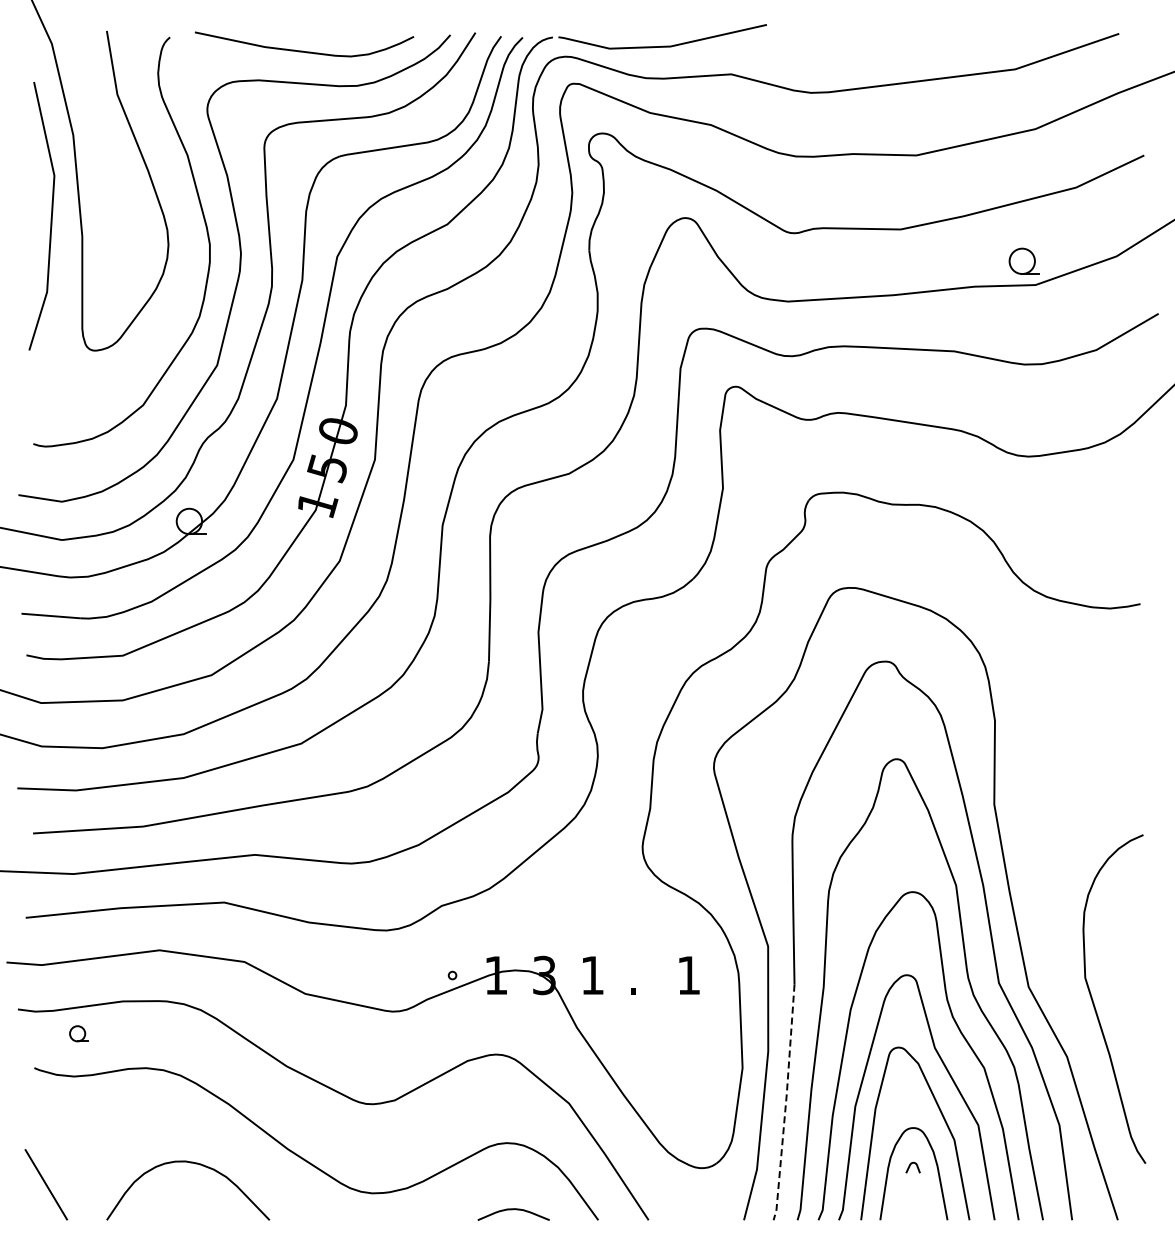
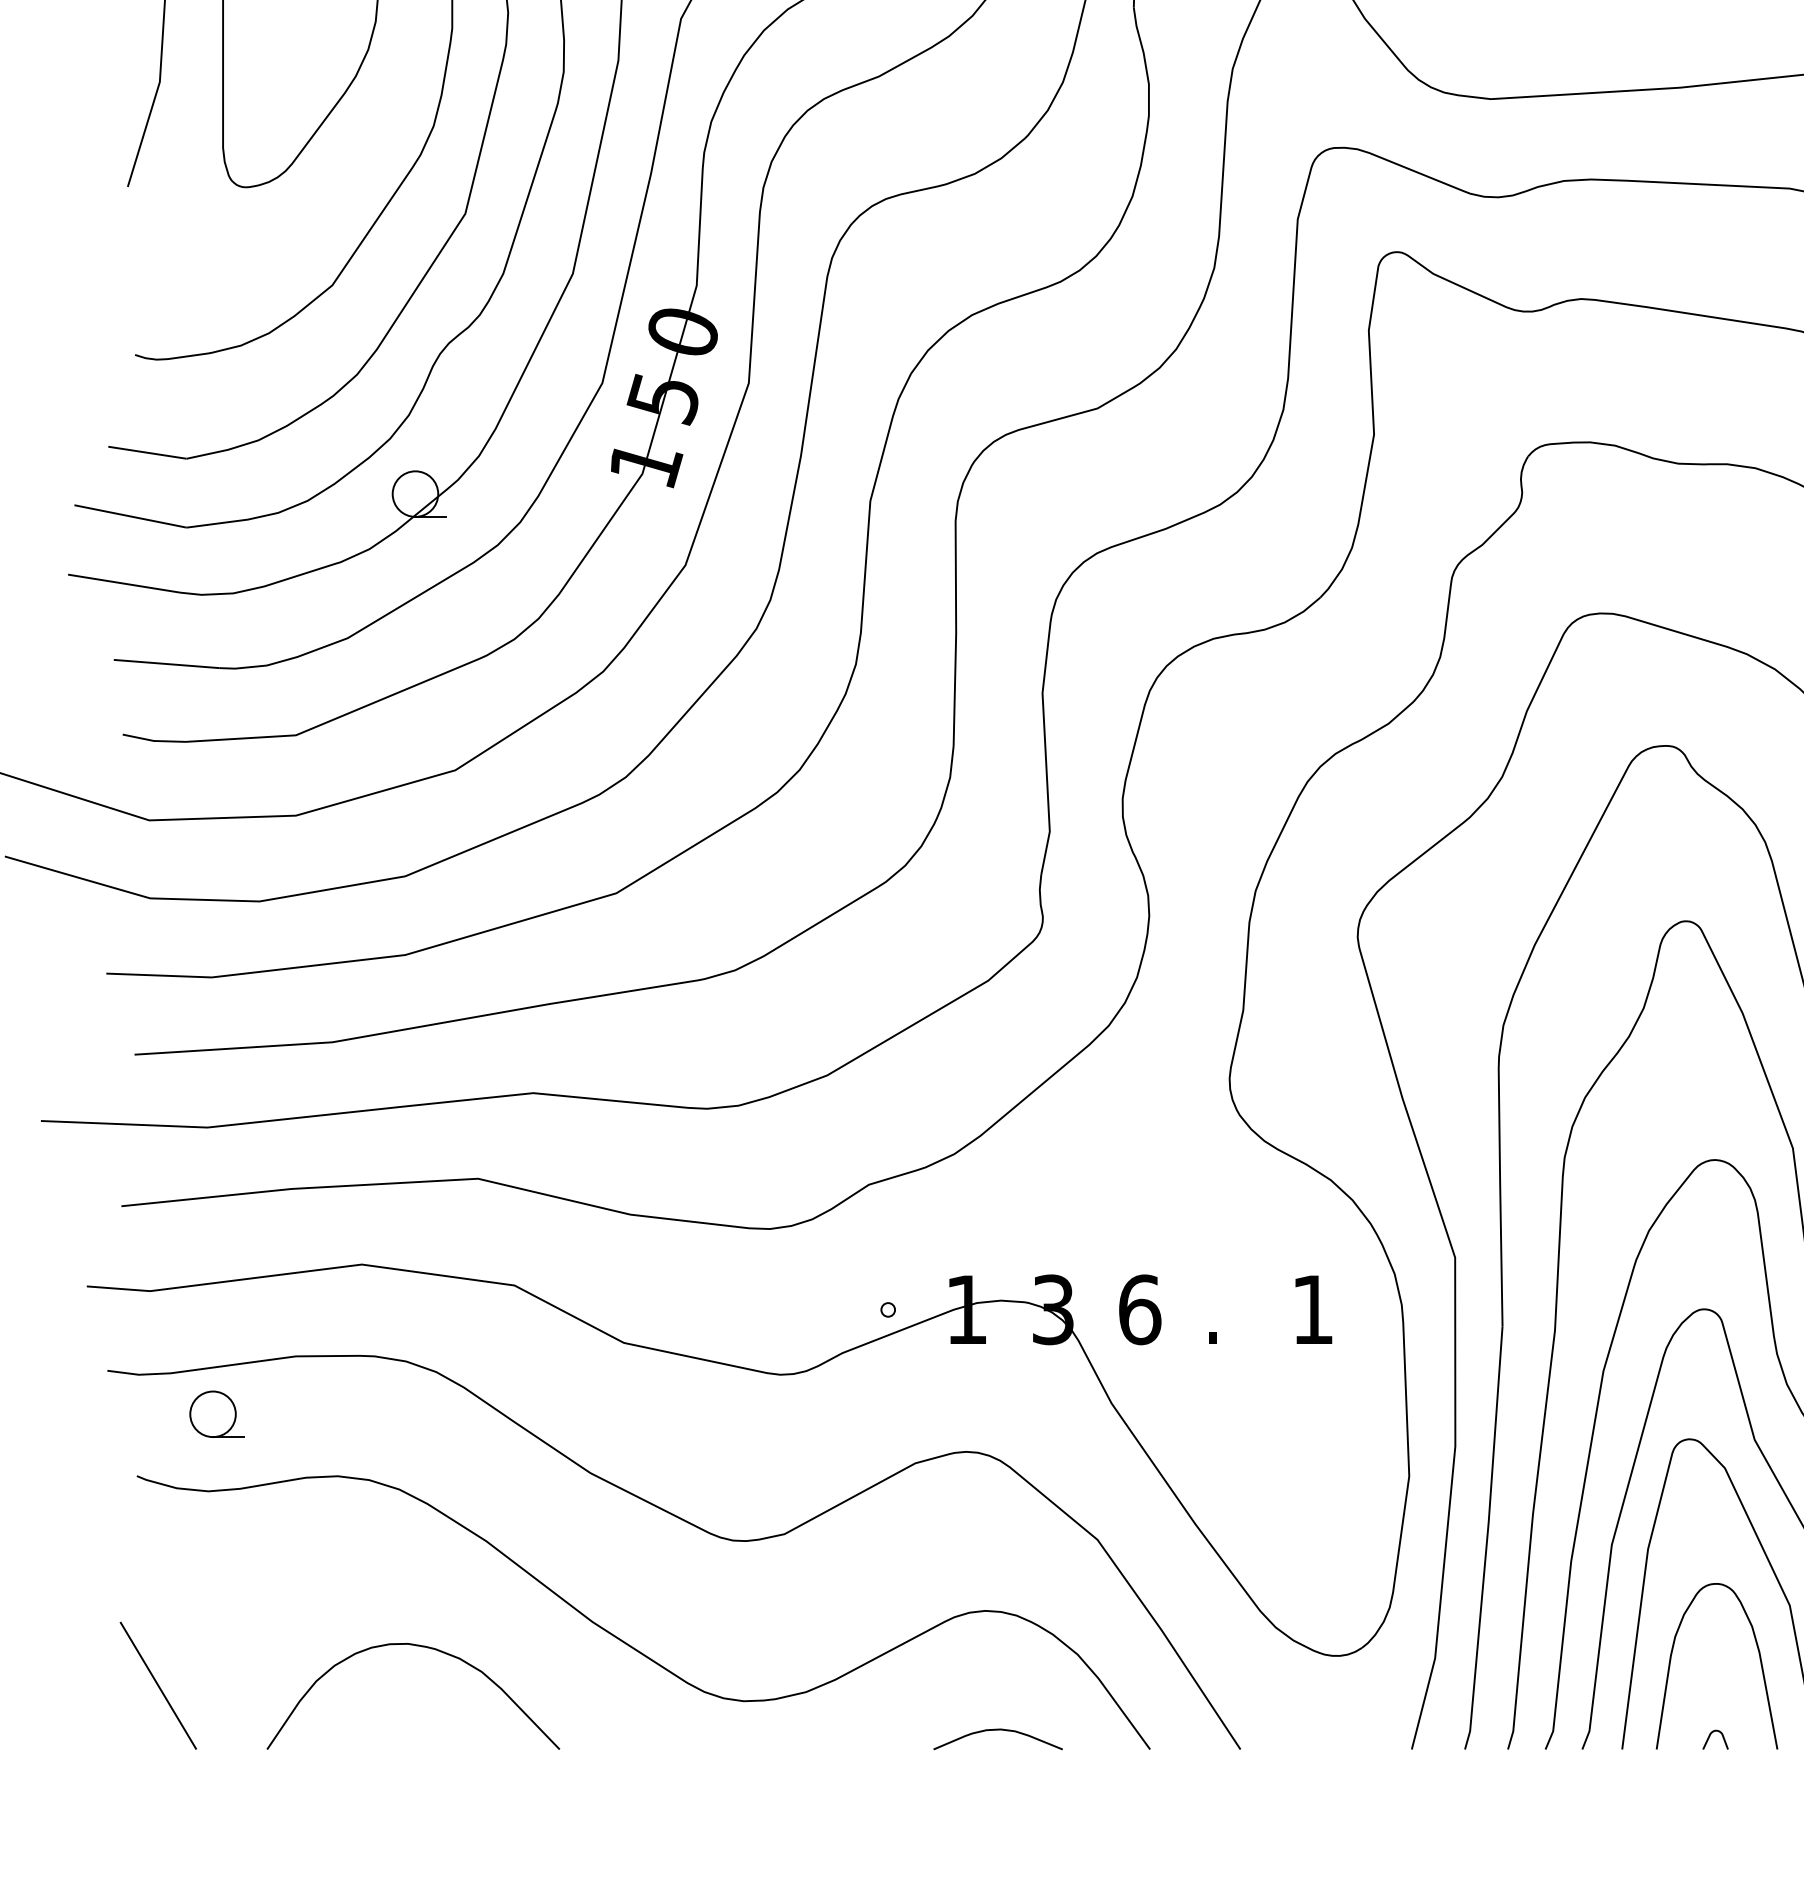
text: (592, 975) -> (1139, 1309), 1 -> 6
part: (78, 1033) -> (216, 1414), size x1.67
line: (786, 1102) -> (1488, 1537), dashed -> solid
curve: (910, 1166) -> (1710, 1737), moved

